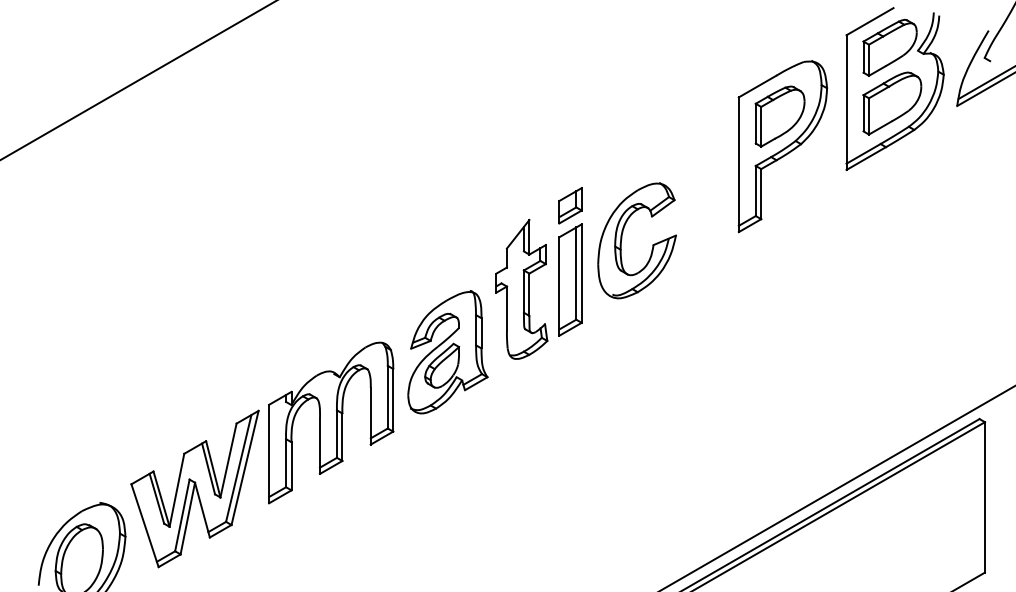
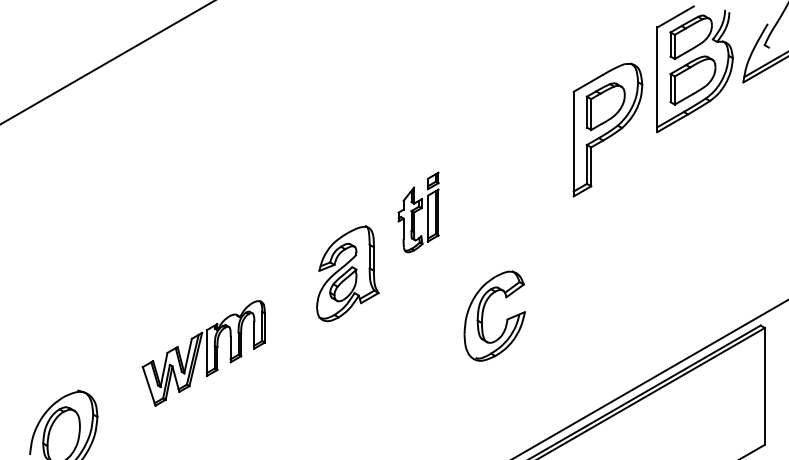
part: (782, 145) -> (607, 129), moved
part: (622, 239) -> (483, 315), moved
part: (538, 273) -> (418, 212), size x0.6
part: (262, 455) -> (203, 353), size x0.6

